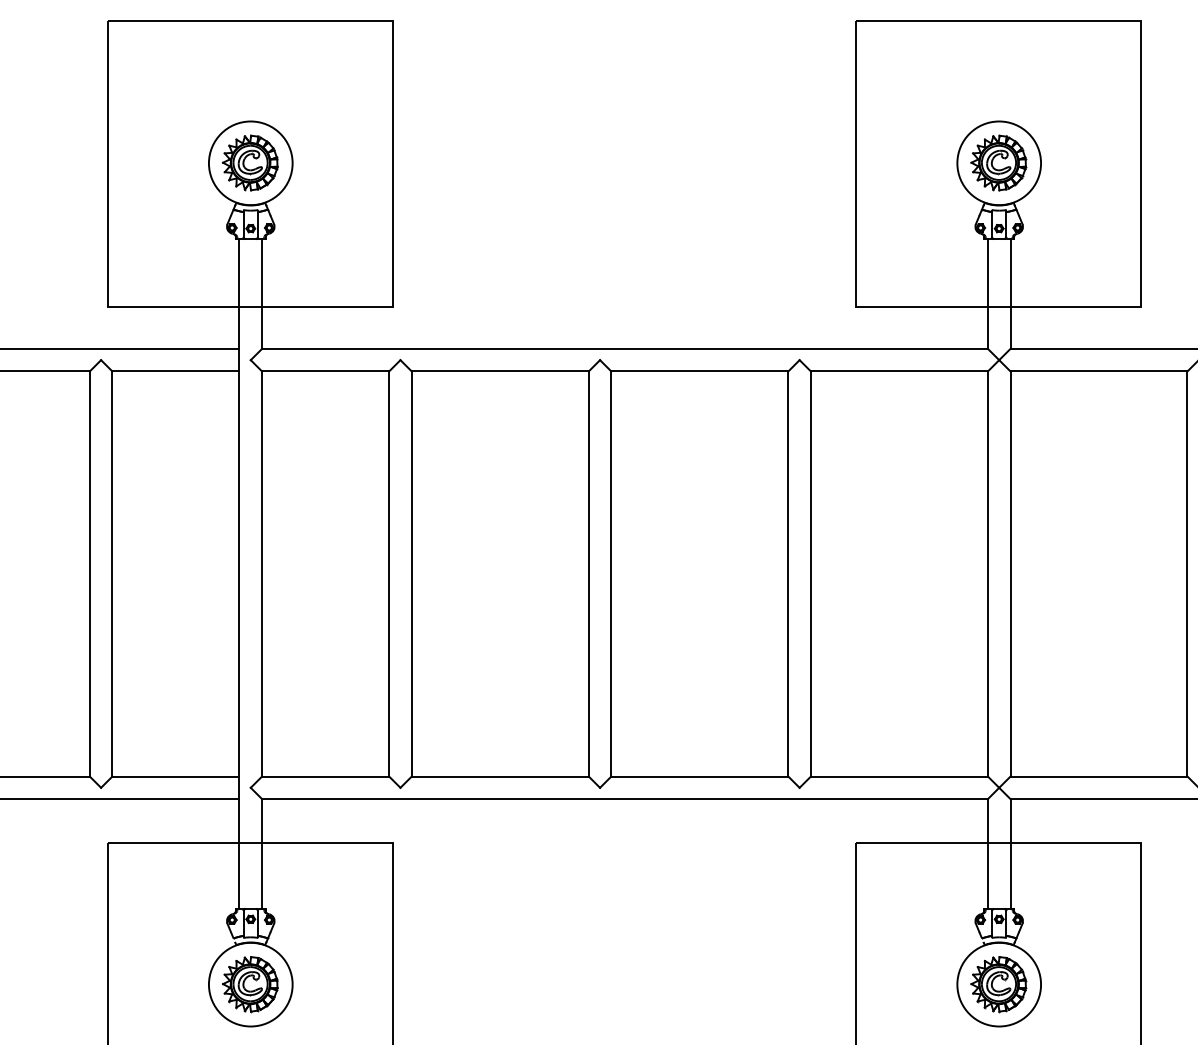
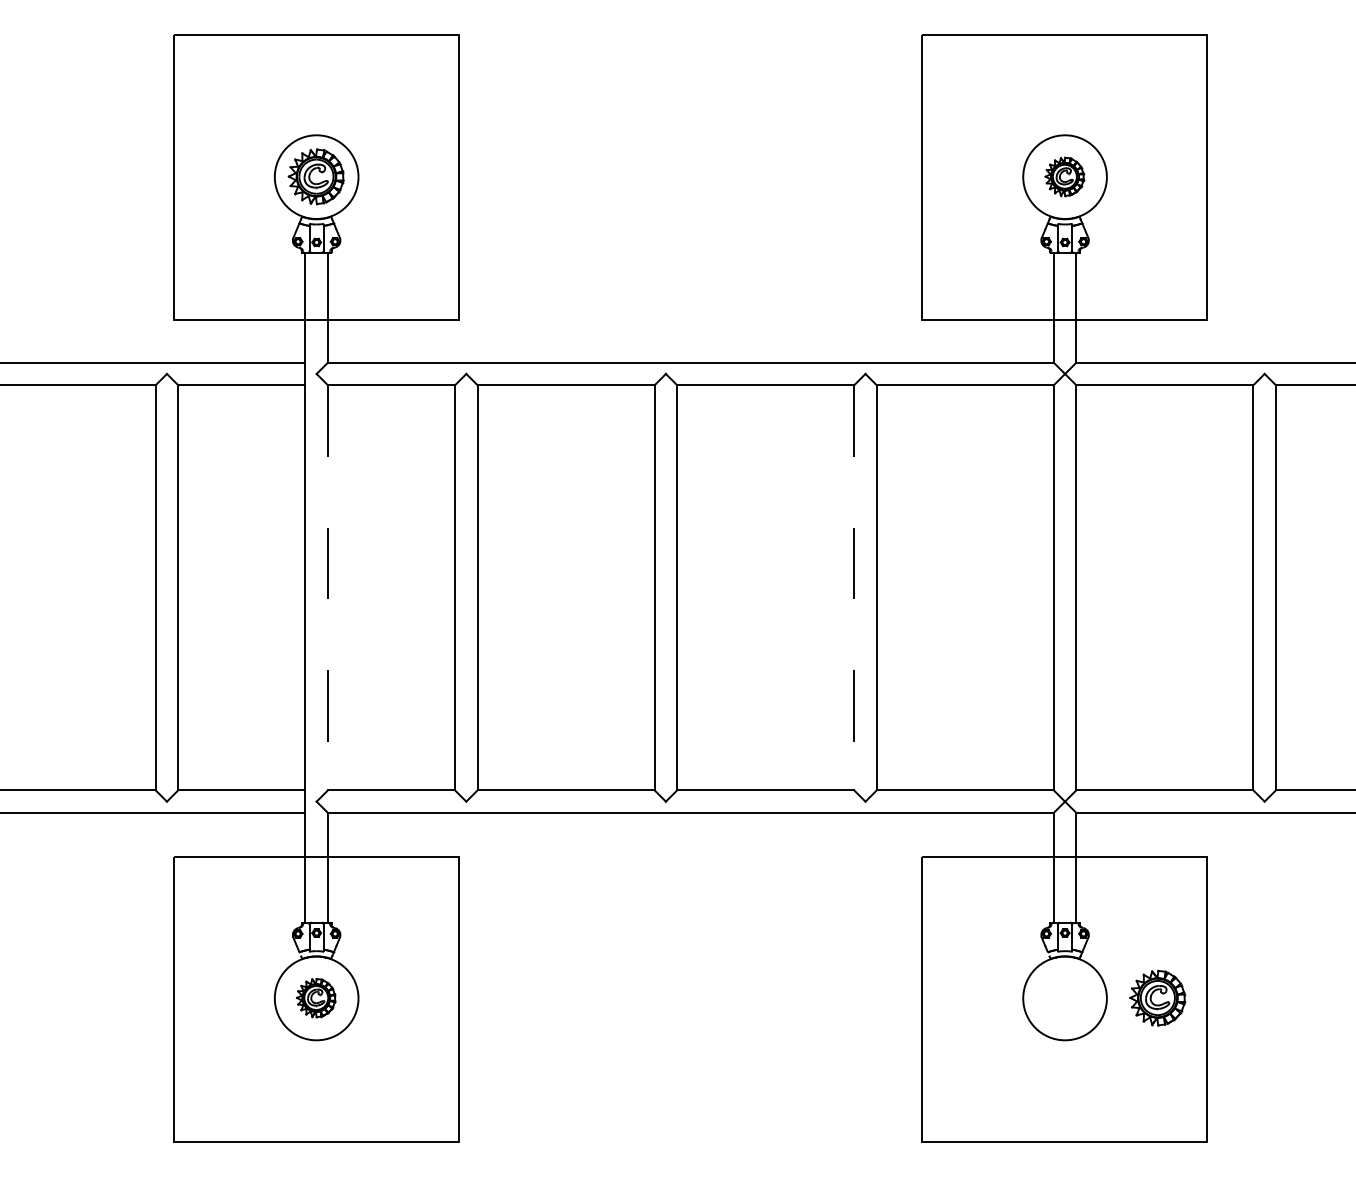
part: (998, 162) -> (1064, 176), size x0.7
line: (261, 573) -> (327, 587), solid -> dashed
line: (788, 573) -> (854, 587), solid -> dashed
part: (249, 983) -> (315, 997), size x0.7
part: (998, 983) -> (1157, 997), moved

